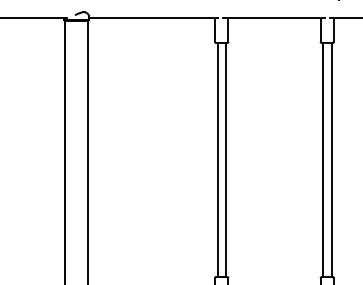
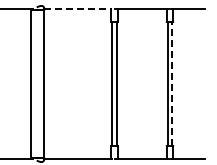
line: (154, 19) -> (78, 9), solid -> dashed
line: (331, 159) -> (172, 83), solid -> dashed

